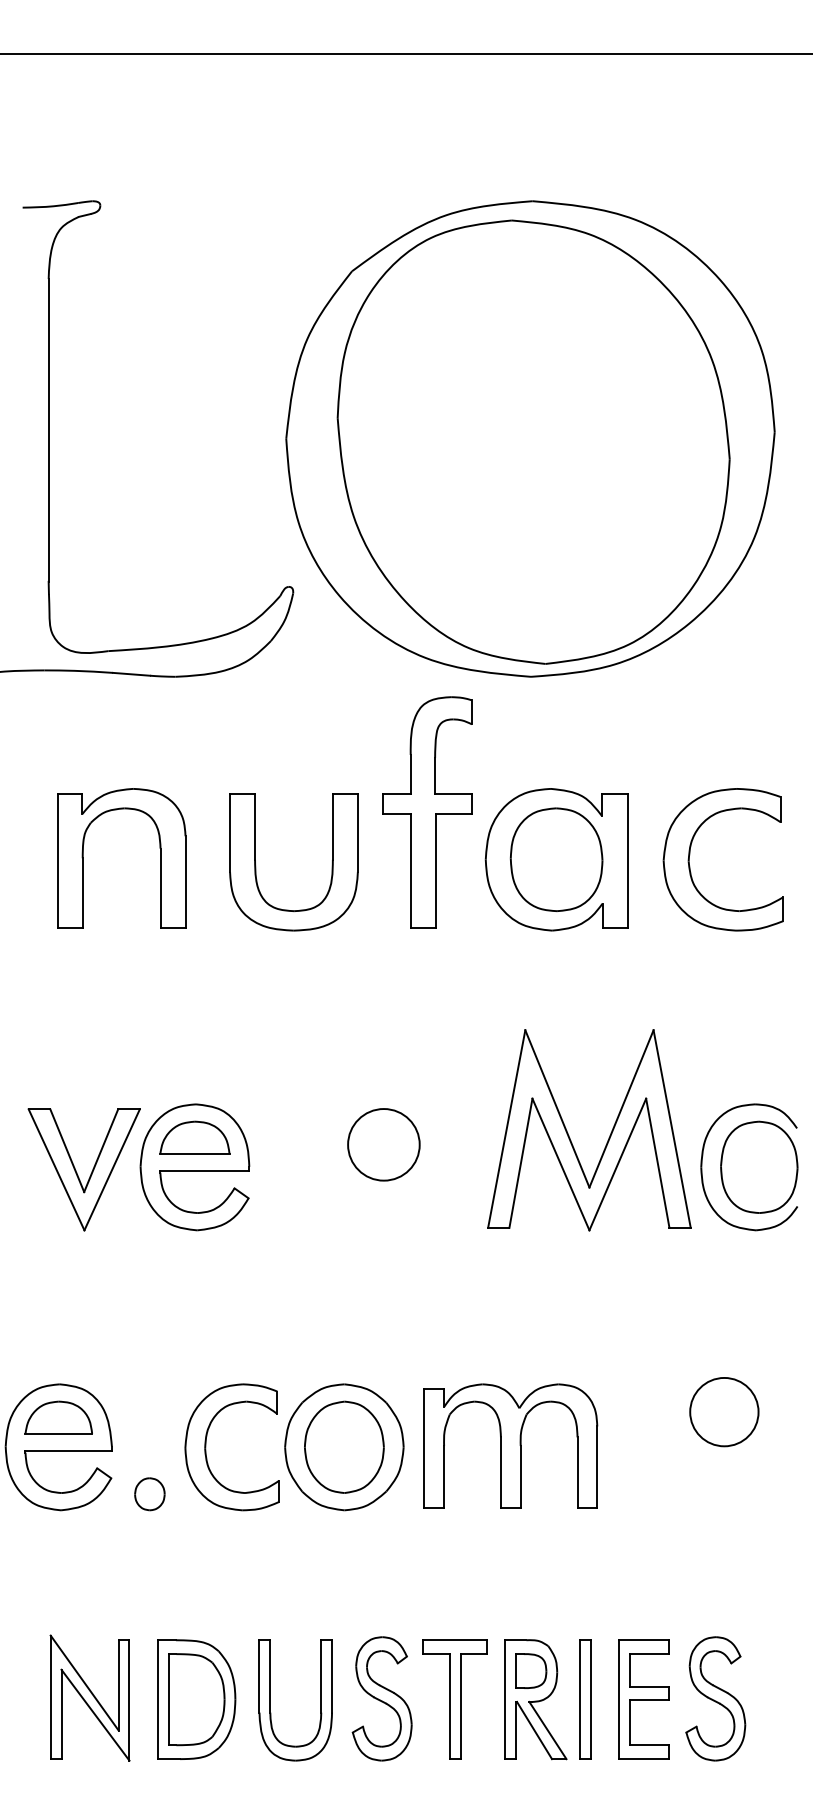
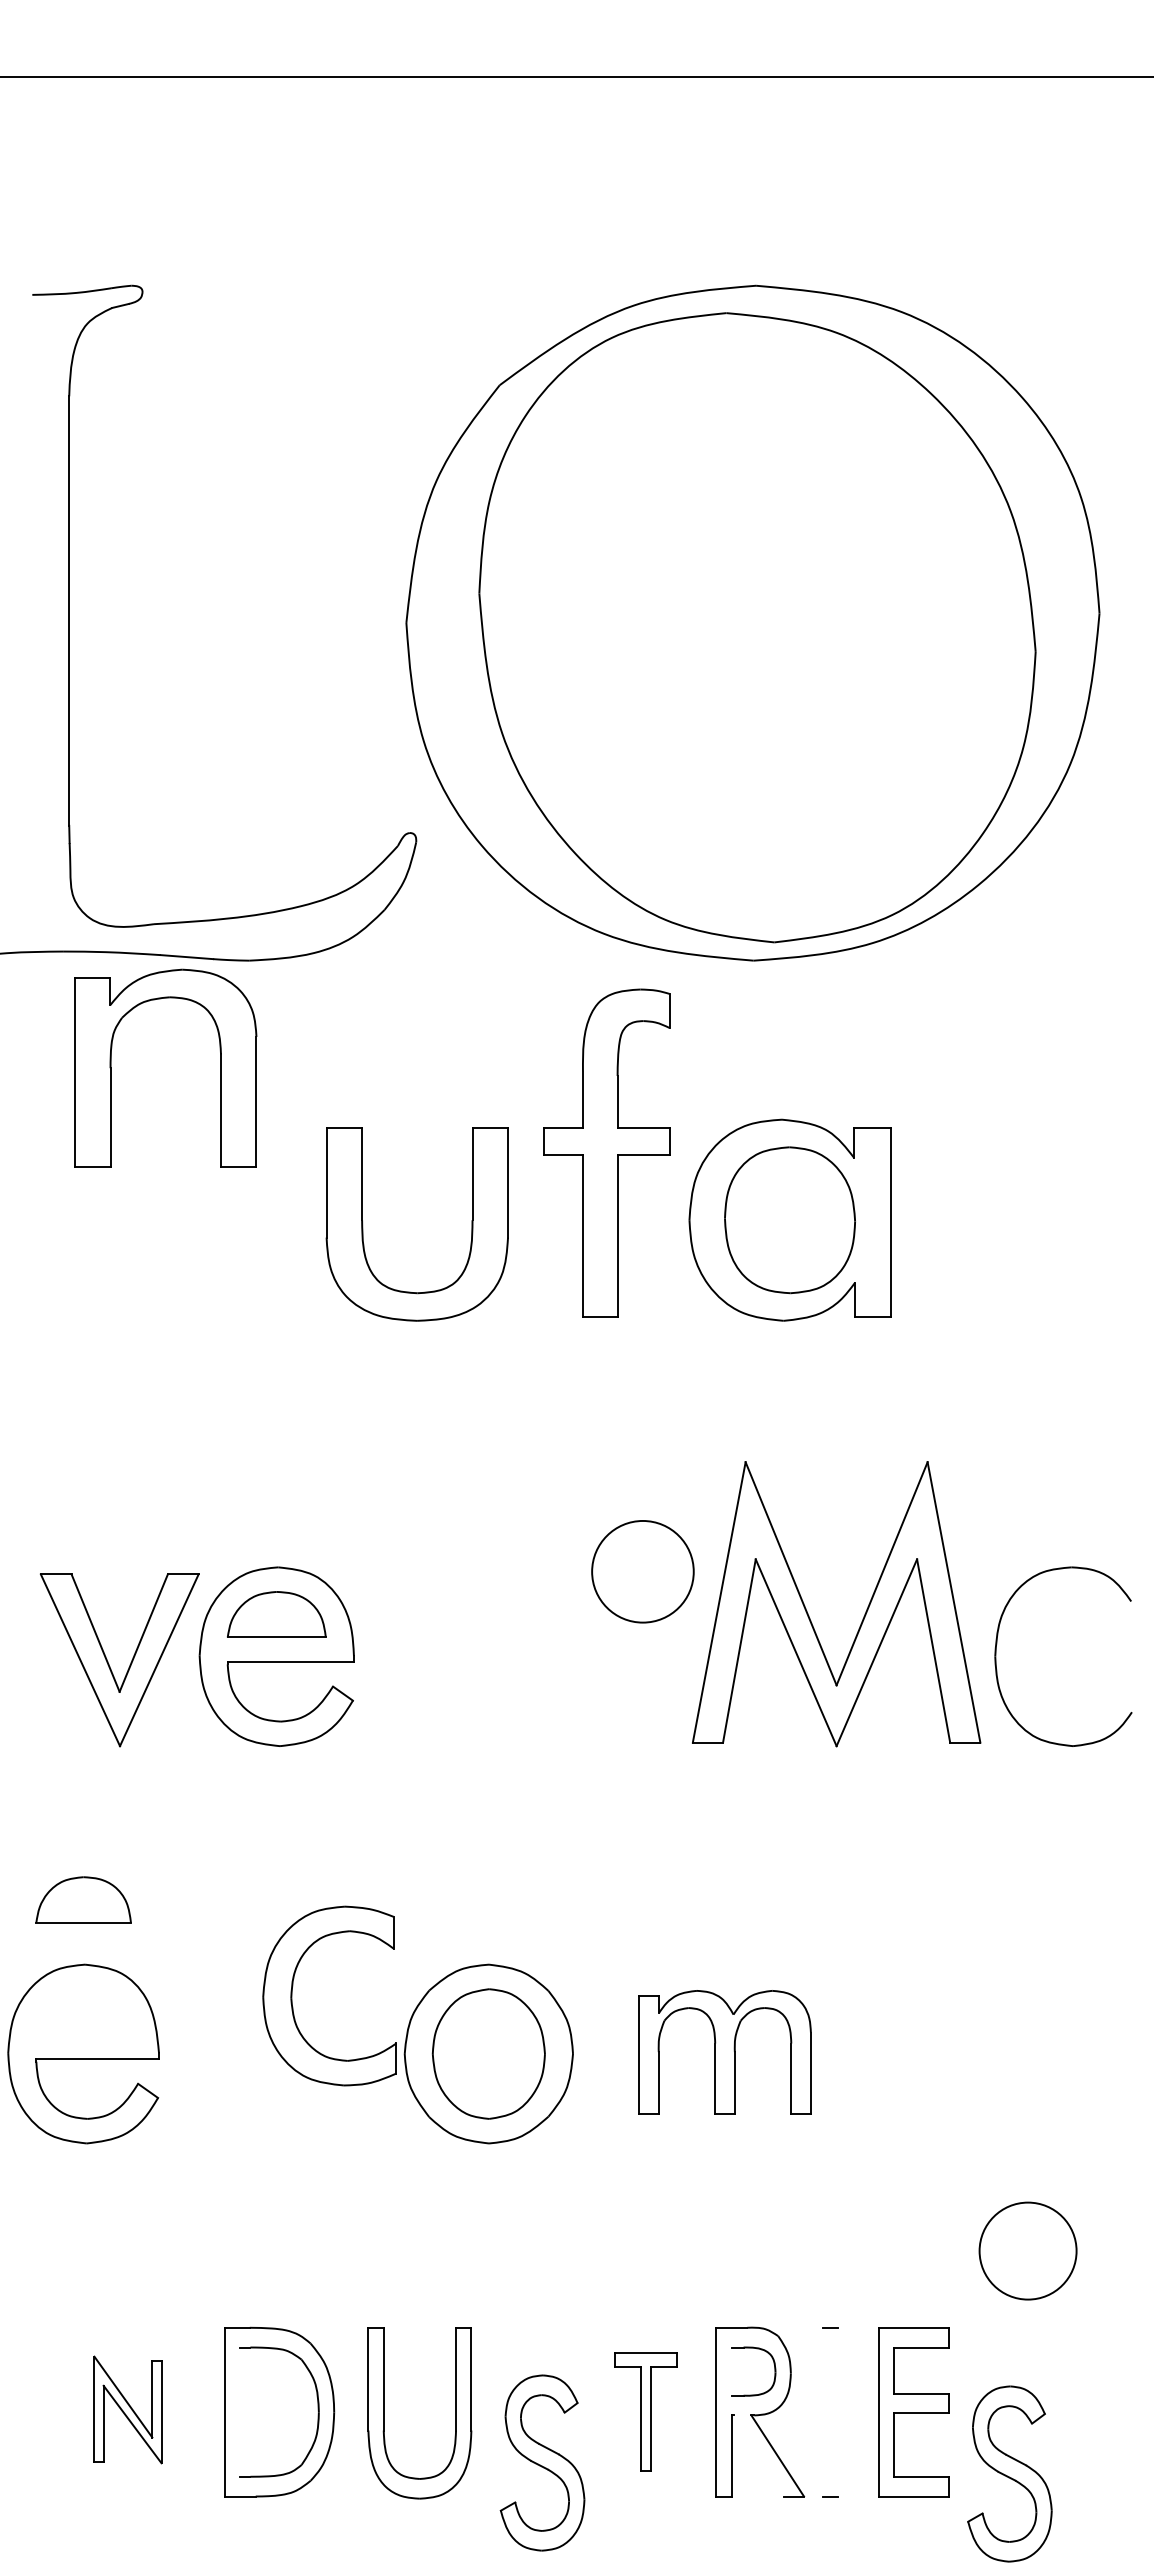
part: (690, 854) -> (979, 1212), removed
part: (83, 857) -> (111, 1067), moved
circle: (383, 1144) -> (642, 1571), moved
part: (759, 1167) -> (1077, 1656), removed
circle: (723, 1411) -> (1027, 2250), moved
part: (58, 1417) -> (83, 1899), moved
part: (510, 1445) -> (724, 2051), size x0.7
part: (206, 1446) -> (292, 1995), moved
part: (149, 1494) -> (212, 2120), removed
line: (515, 1671) -> (731, 2371), removed
part: (89, 1697) -> (127, 2409), size x0.6
part: (382, 1698) -> (542, 2462), moved
part: (715, 1698) -> (1009, 2473), moved
line: (168, 1699) -> (239, 2411), removed
part: (454, 1699) -> (645, 2412), size x0.7
line: (579, 1699) -> (822, 2411), removed
line: (590, 1699) -> (838, 2411), removed
line: (534, 1730) -> (758, 2455), removed

